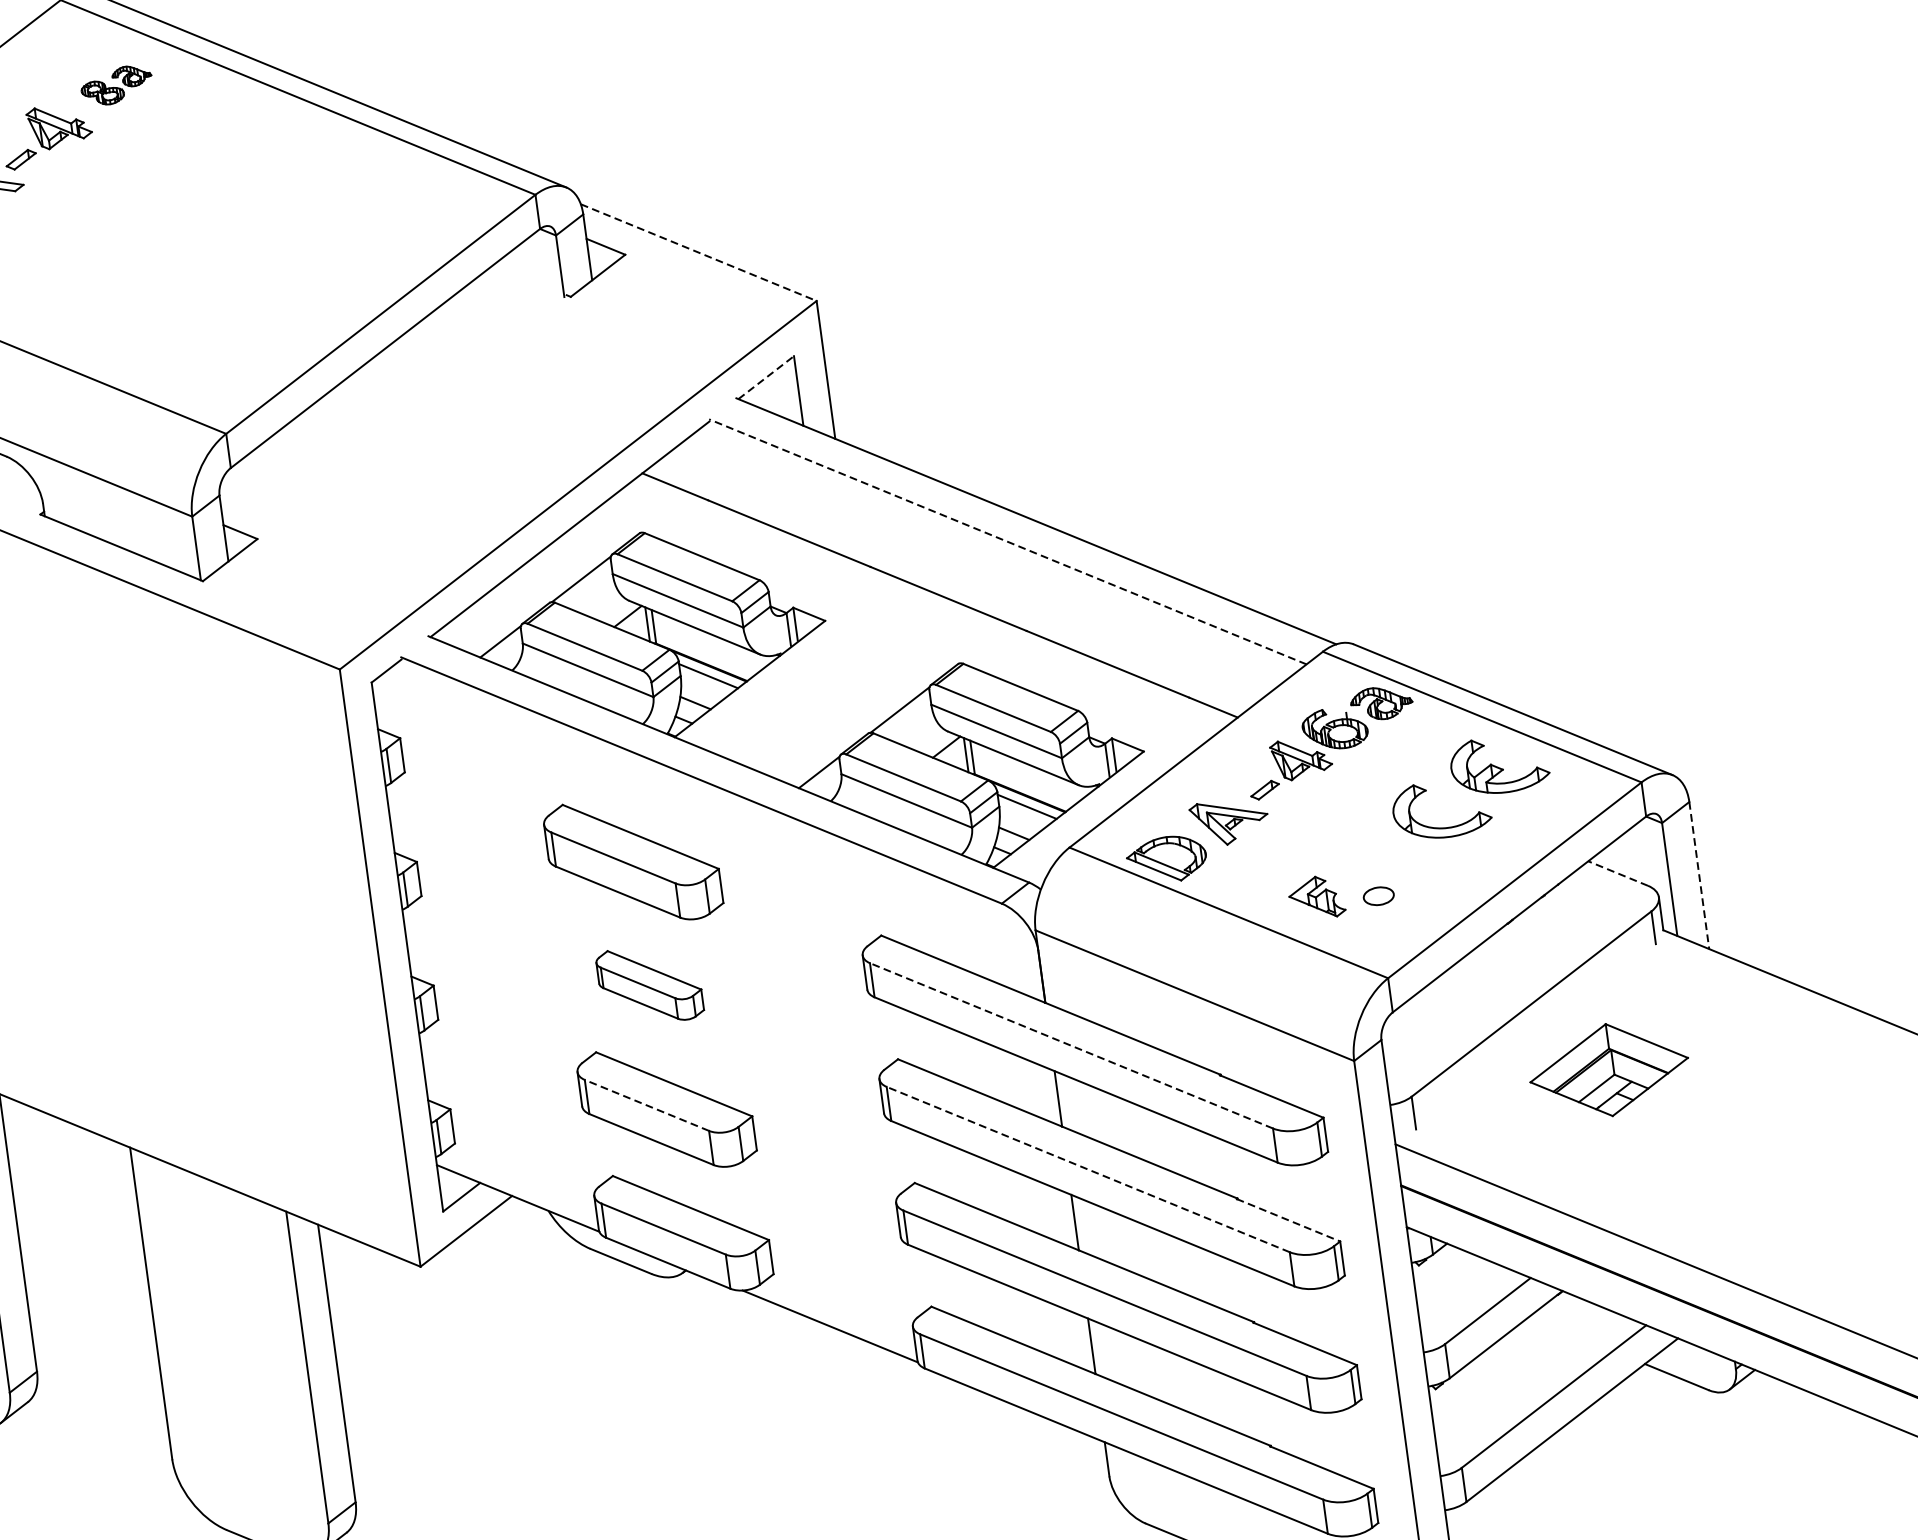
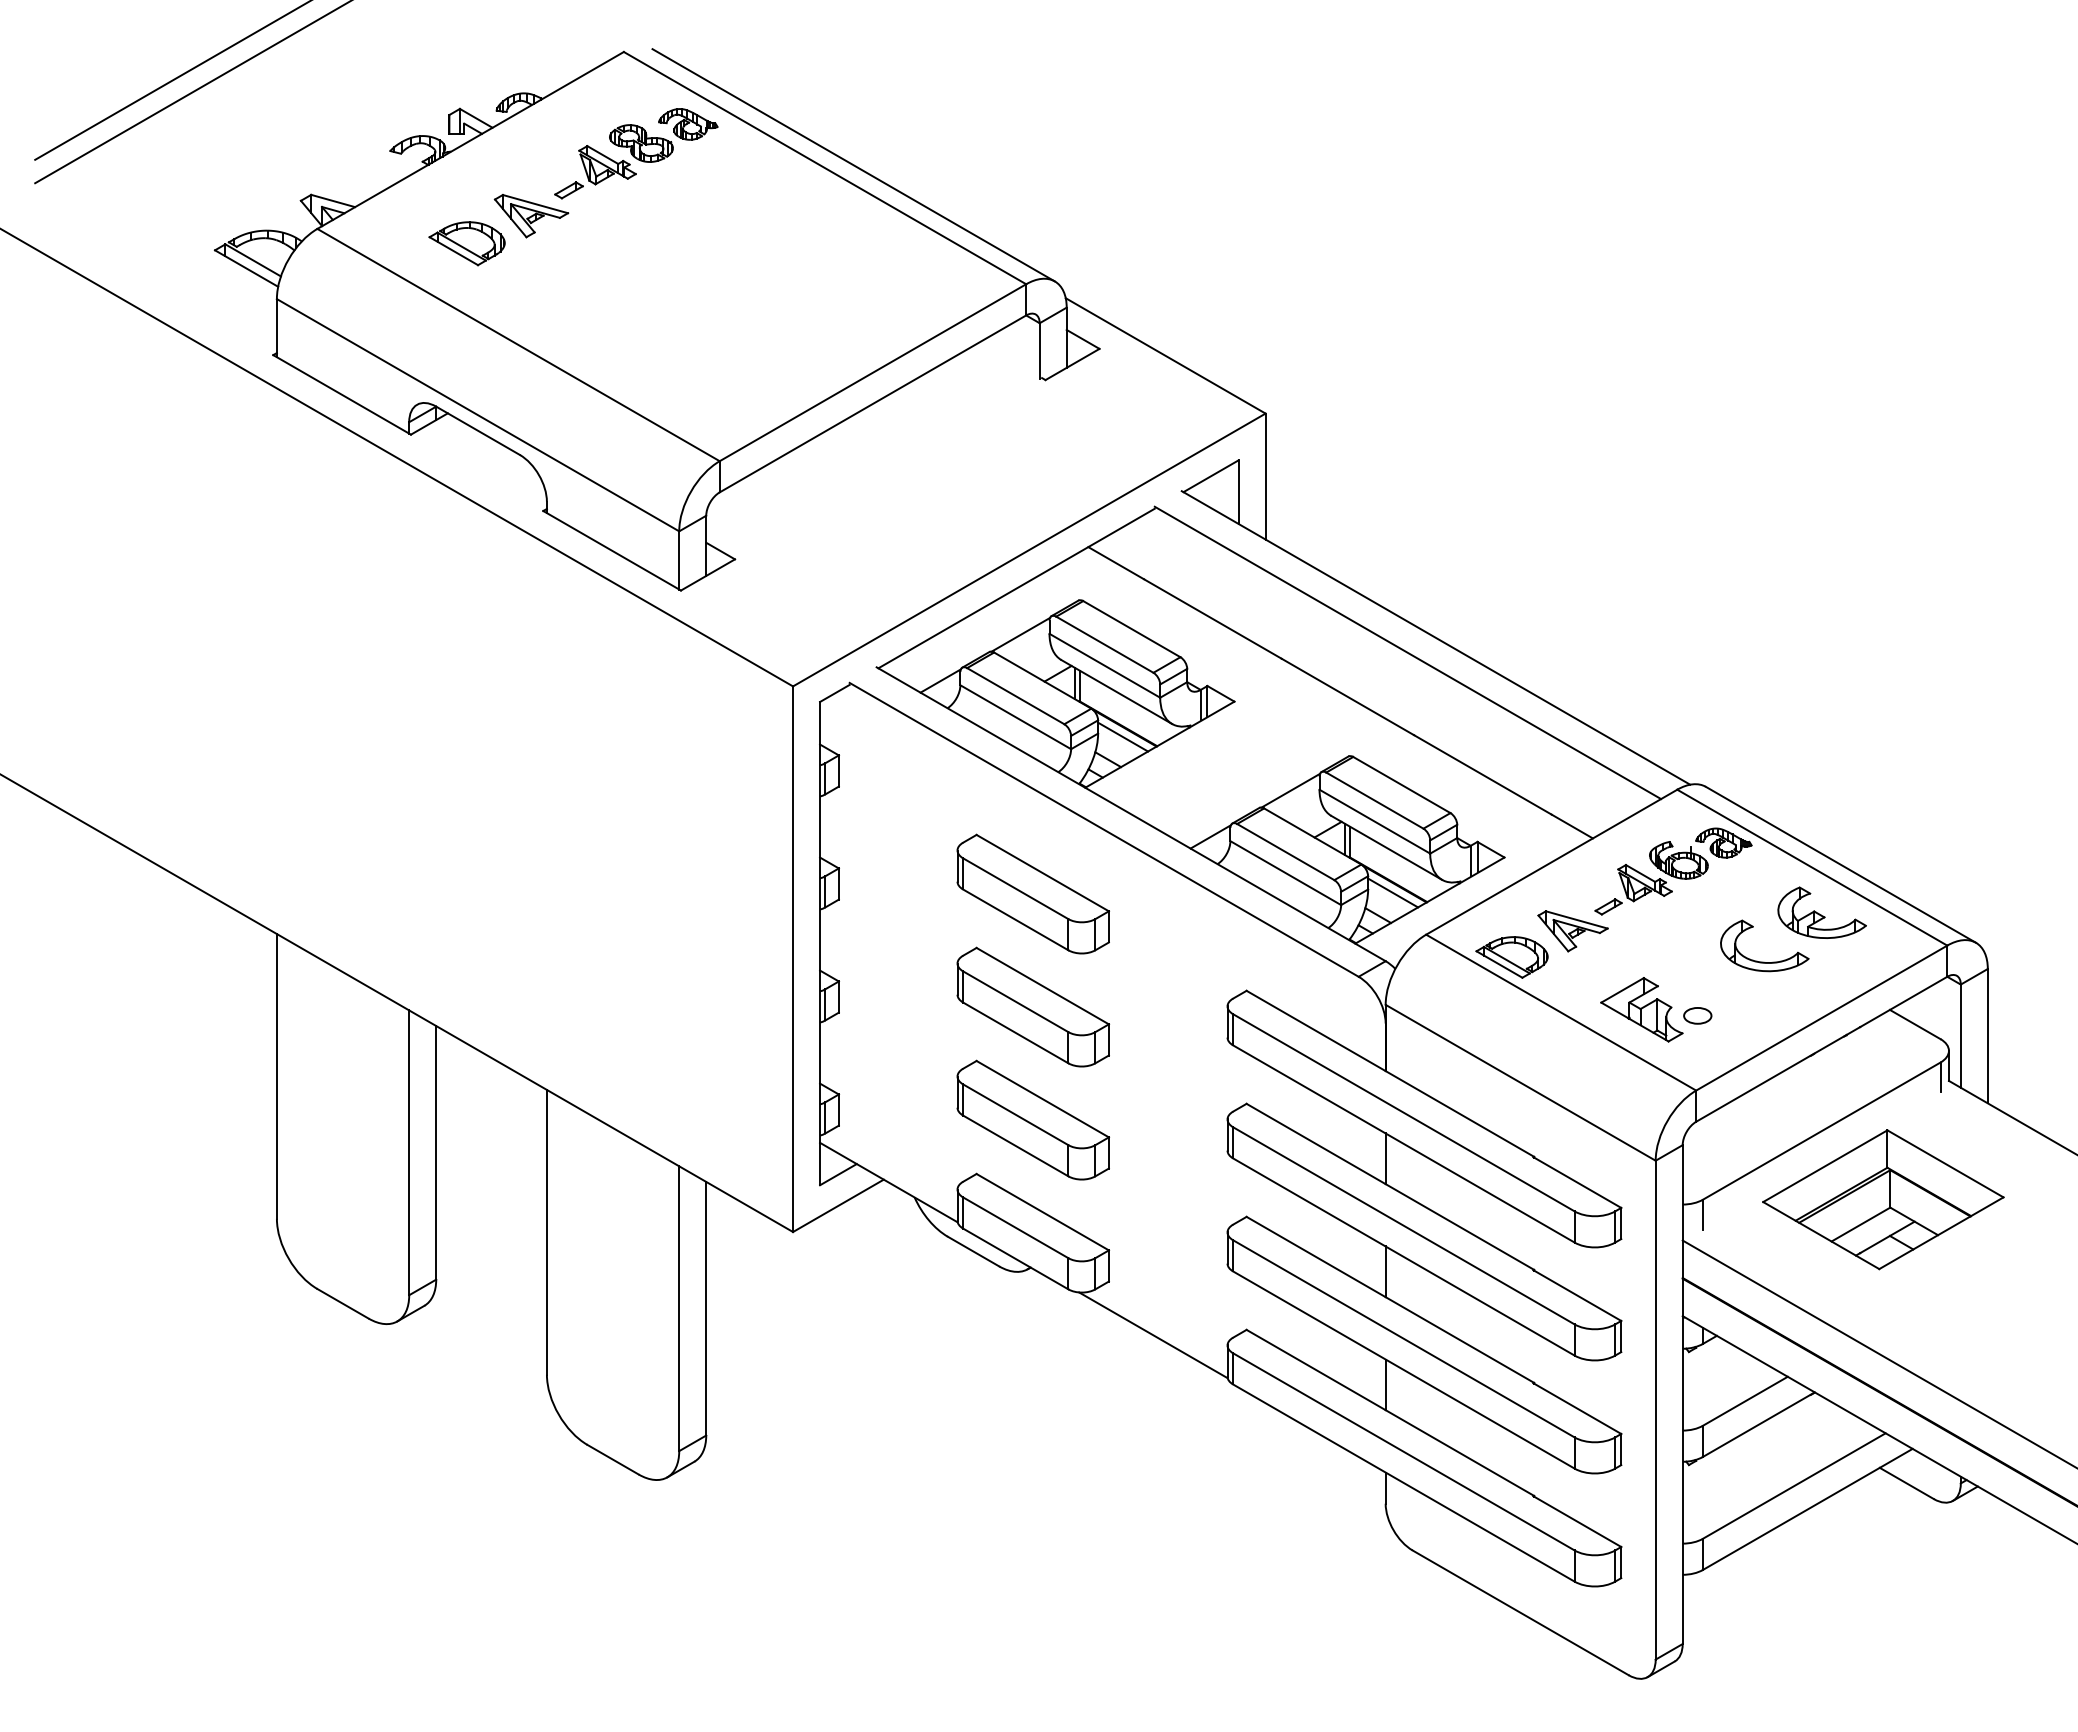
part: (116, 85) -> (663, 135), size x1.67
line: (699, 253) -> (1166, 356), dashed -> solid
line: (766, 377) -> (1211, 476), dashed -> solid
line: (1007, 541) -> (1407, 652), dashed -> solid
line: (1617, 873) -> (1914, 1024), dashed -> solid
line: (1698, 875) -> (1987, 1036), dashed -> solid
part: (1316, 897) -> (1641, 1009), size x1.67
part: (649, 984) -> (1032, 1006), size x1.67
line: (1071, 1045) -> (1403, 1112), dashed -> solid
part: (1609, 1069) -> (1883, 1199), size x1.67
line: (646, 1105) -> (1015, 1114), dashed -> solid
line: (1087, 1169) -> (1403, 1225), dashed -> solid
line: (1288, 1220) -> (1577, 1295), dashed -> solid

